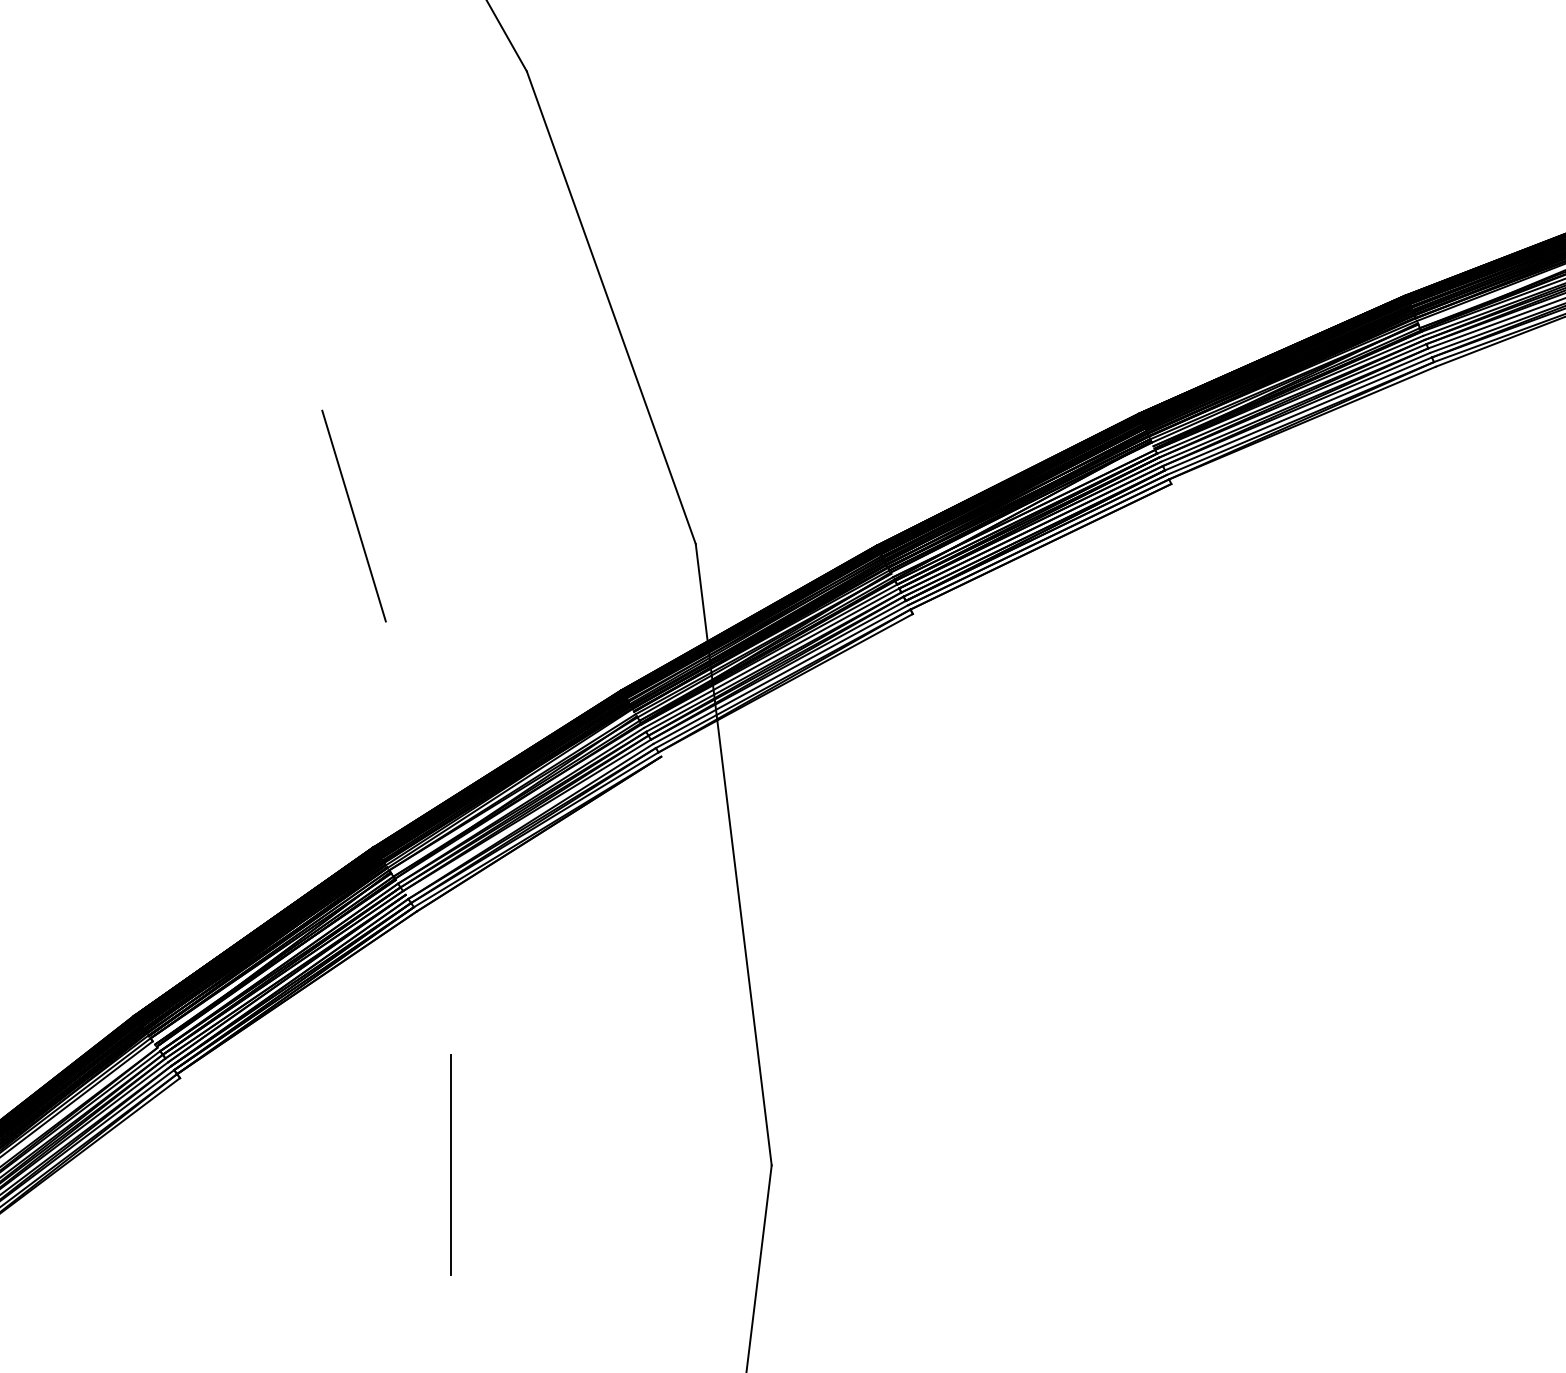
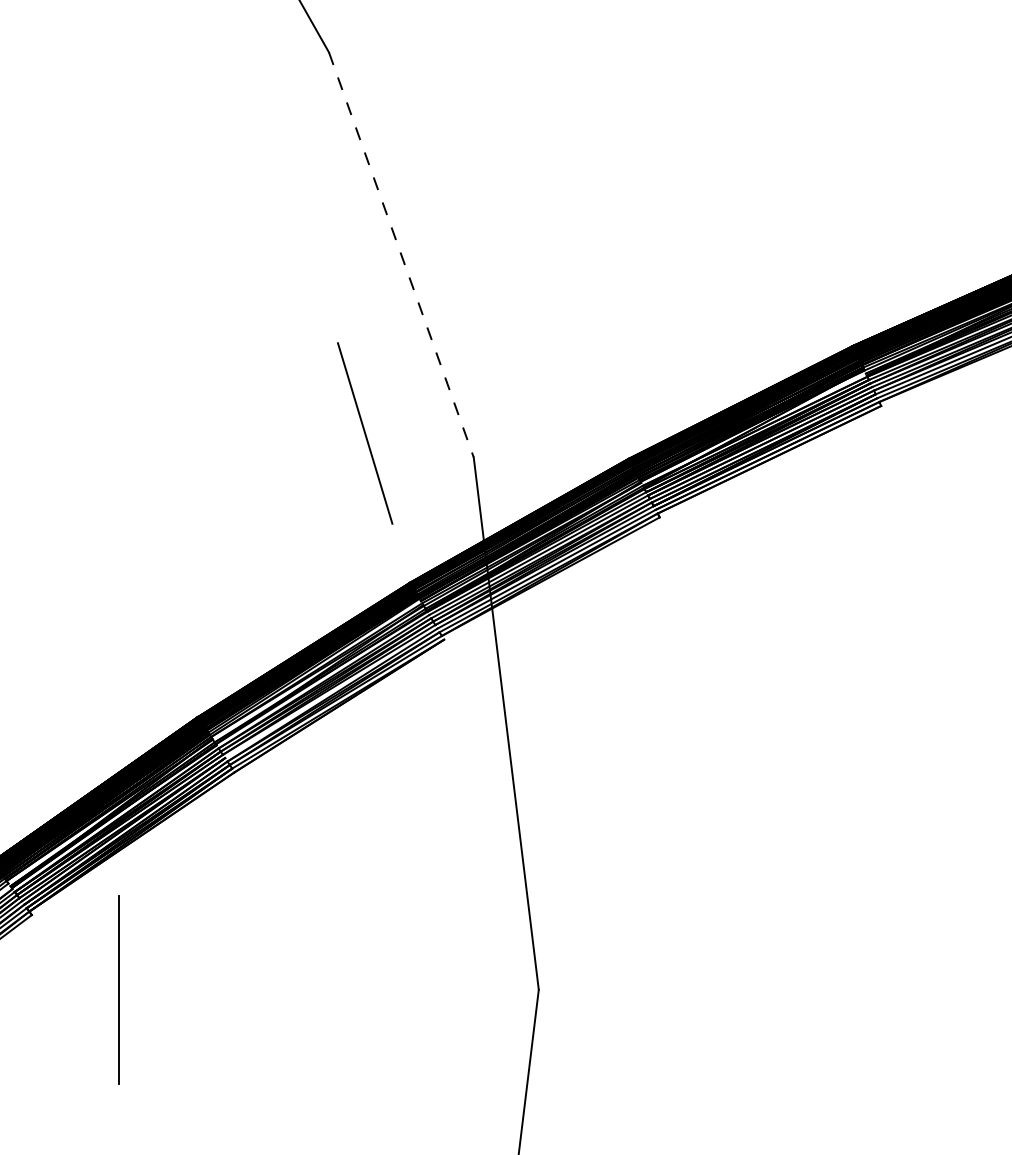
line: (611, 307) -> (401, 254), solid -> dashed
line: (353, 515) -> (364, 432), moved
line: (450, 1164) -> (118, 989), moved

